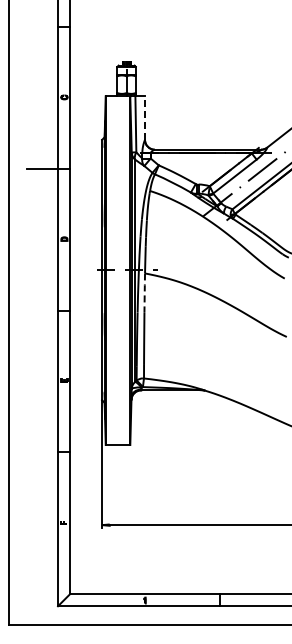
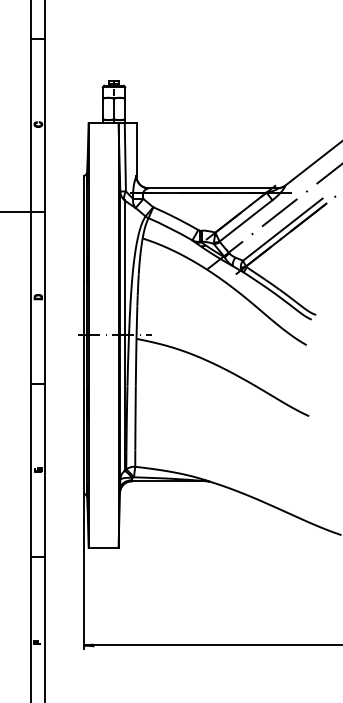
line: (145, 118) -> (137, 150), dashed -> solid
line: (144, 292) -> (135, 362), dashed -> solid

